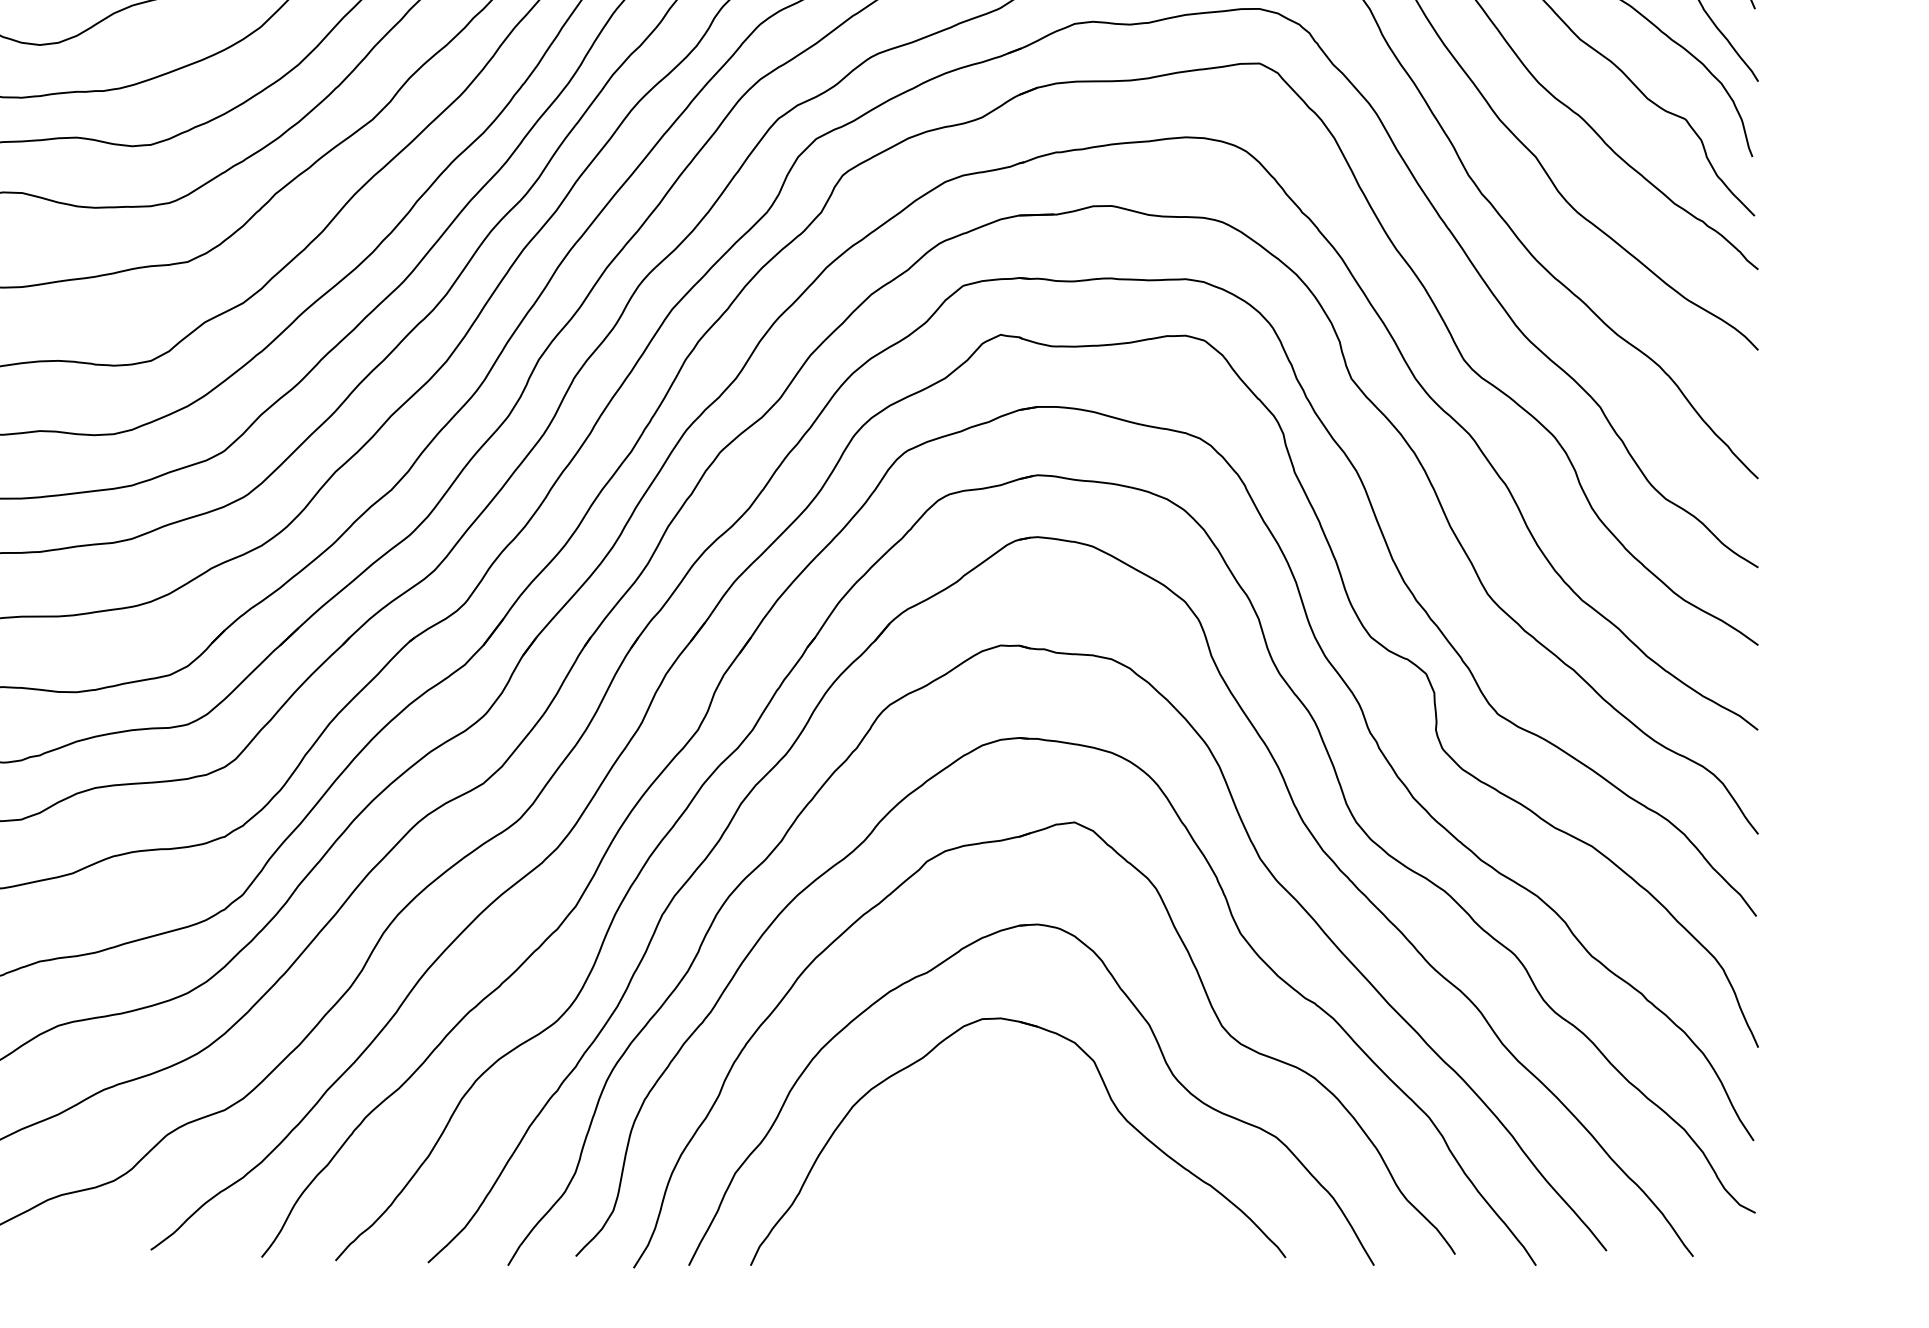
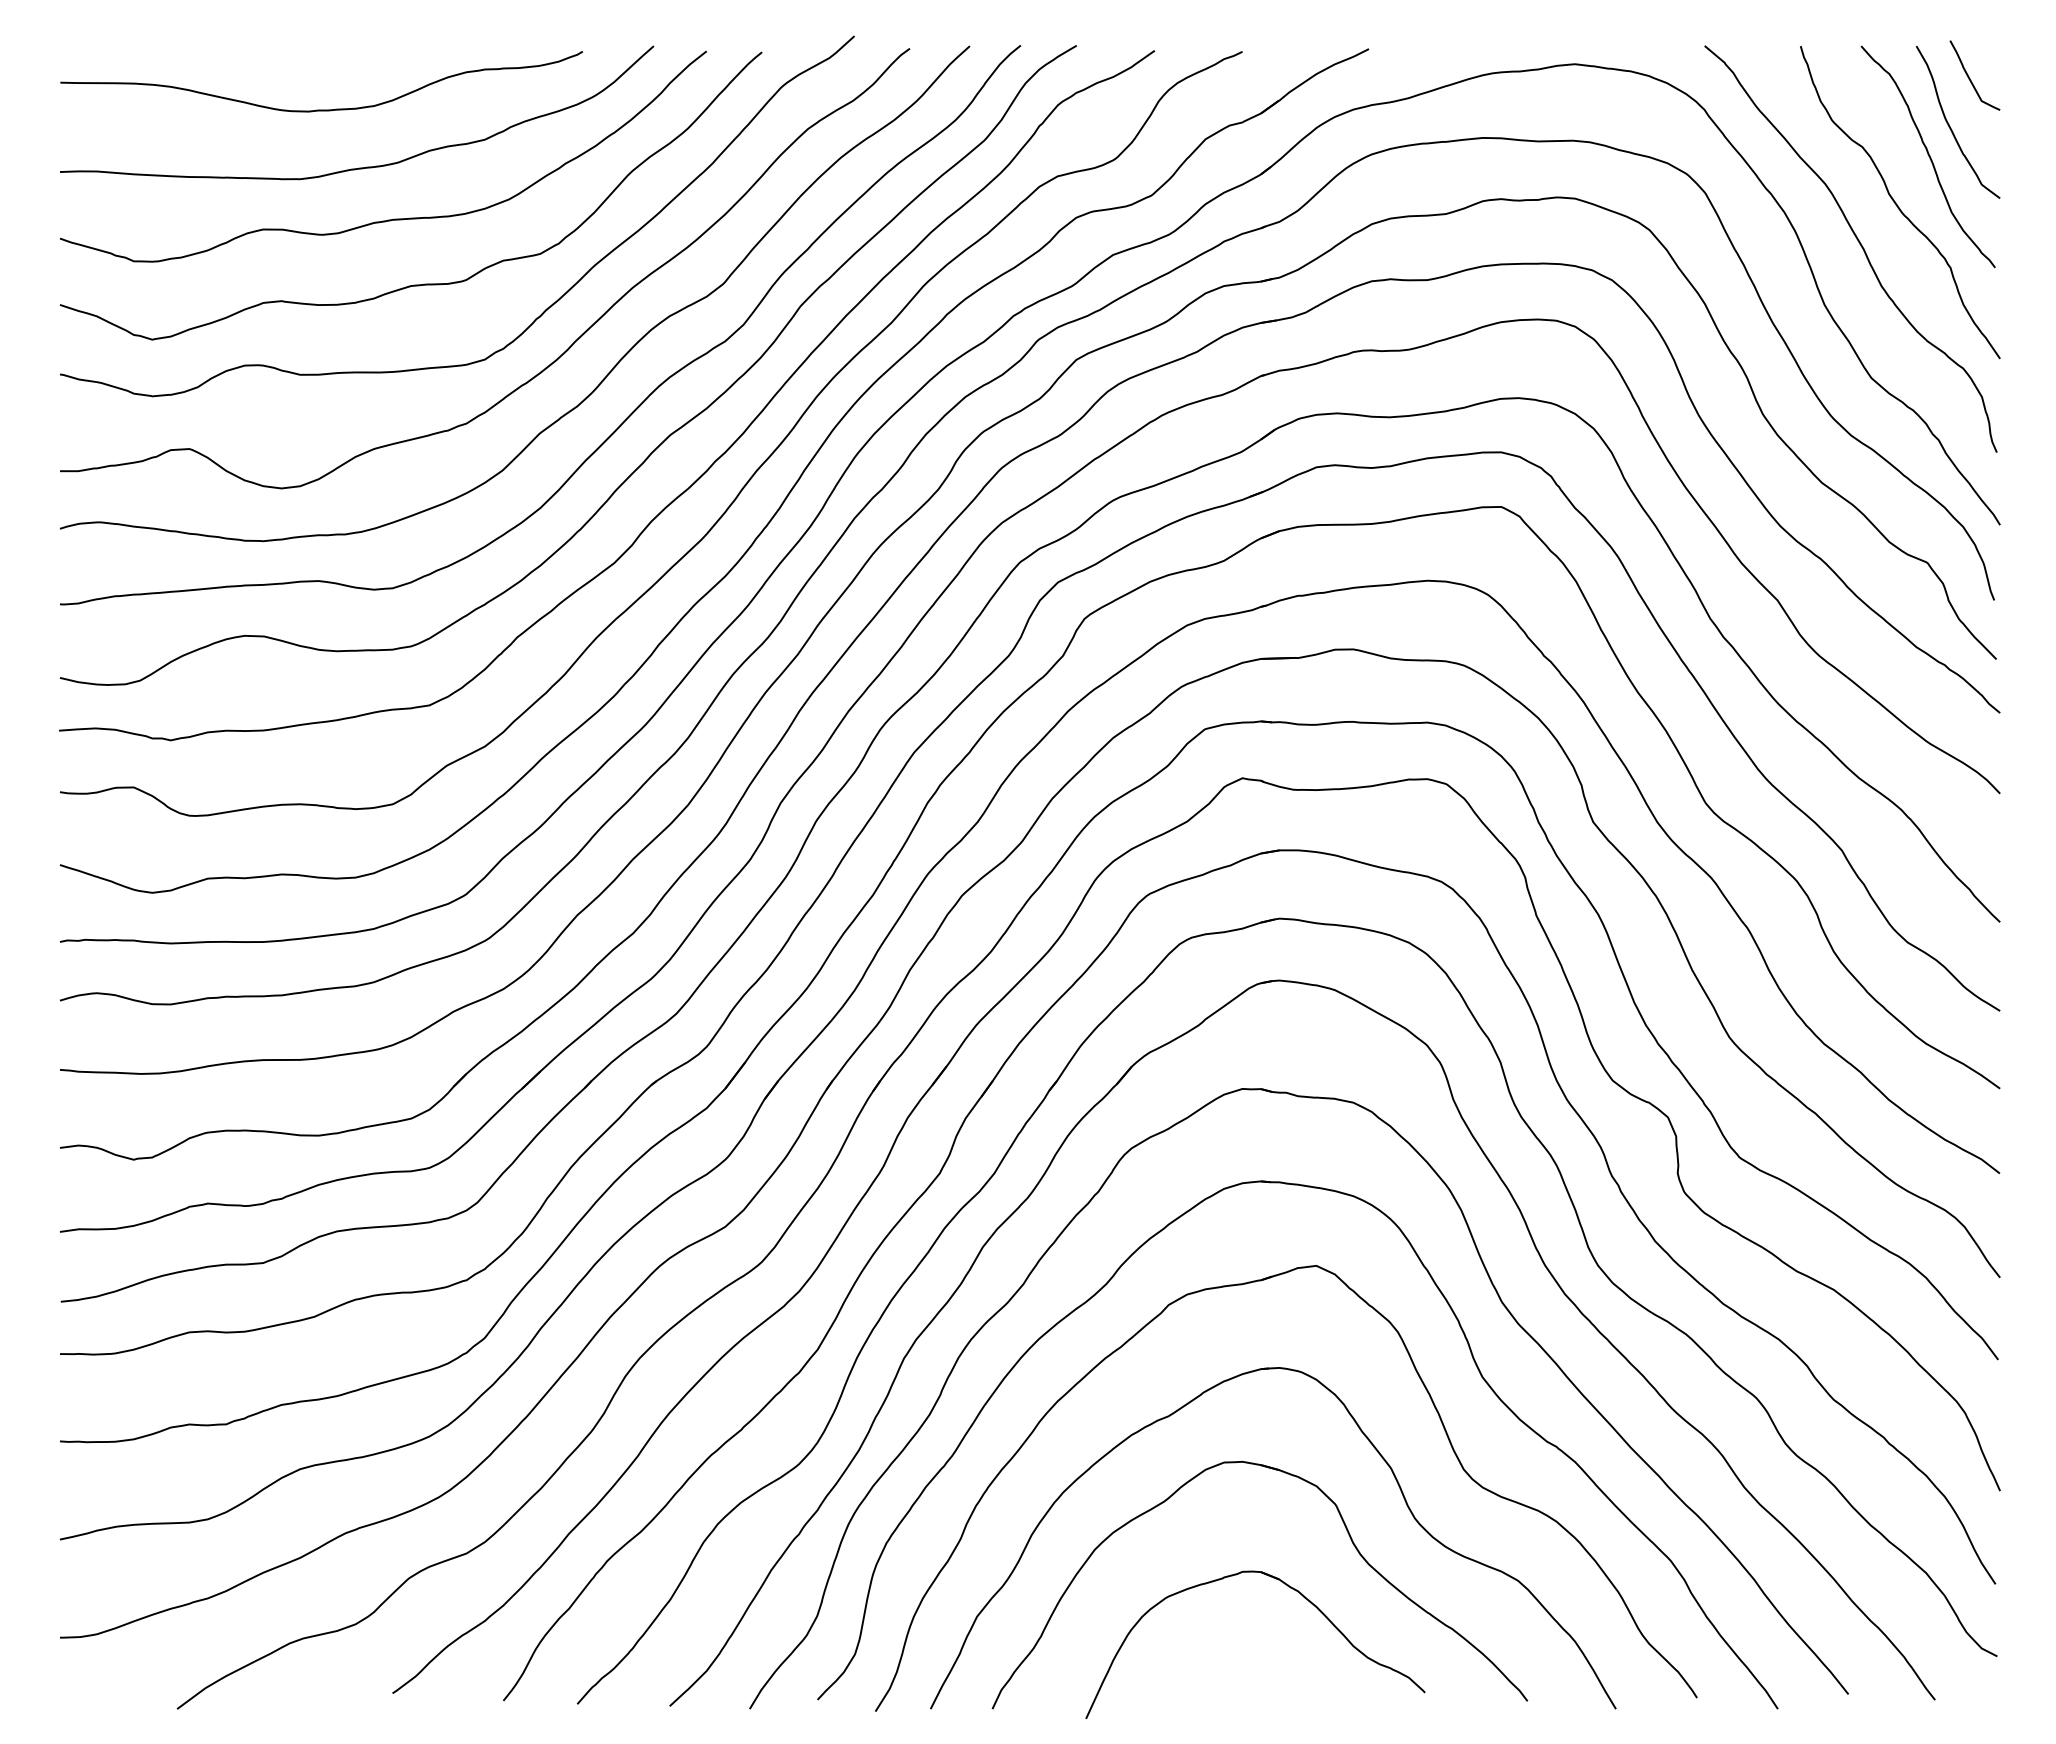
part: (1048, 1145) -> (1290, 1588), added

